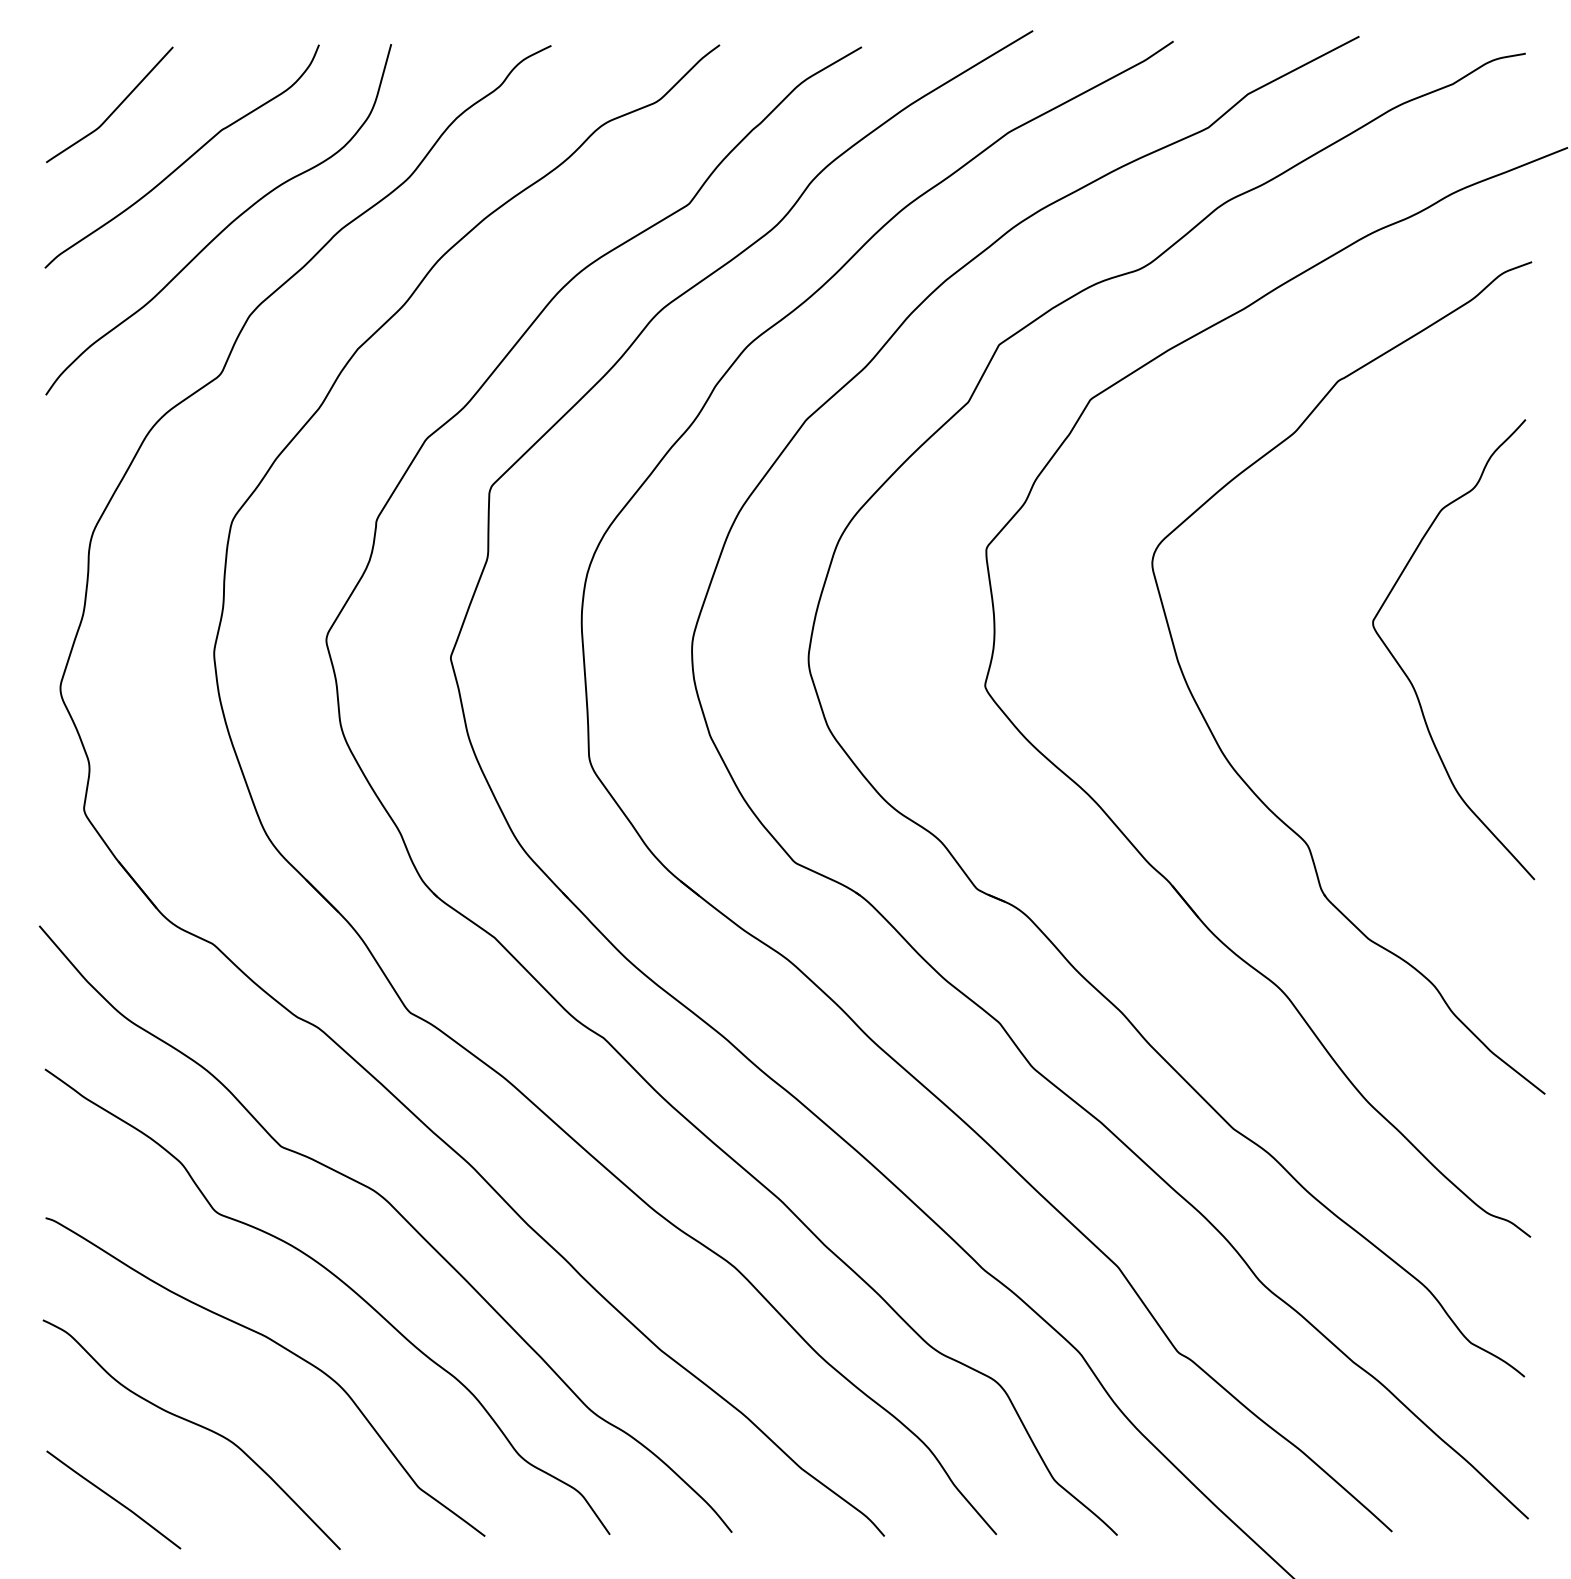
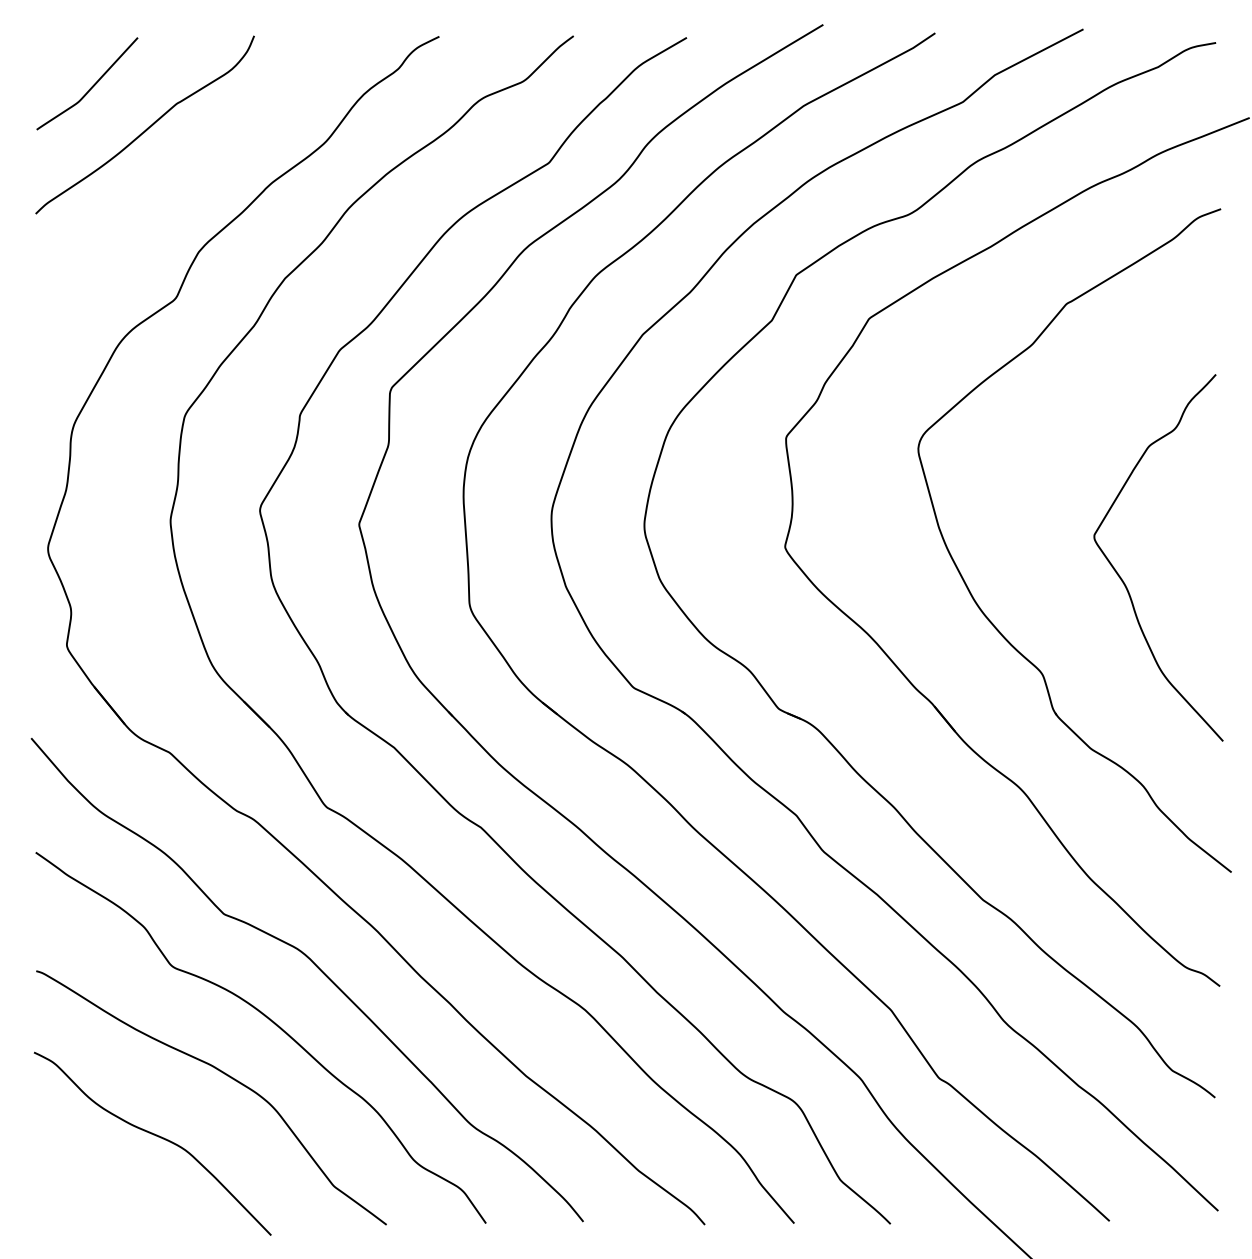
curve: (223, 228) -> (178, 182), removed
curve: (1408, 676) -> (1122, 579), moved
curve: (113, 1499) -> (90, 1195), removed

